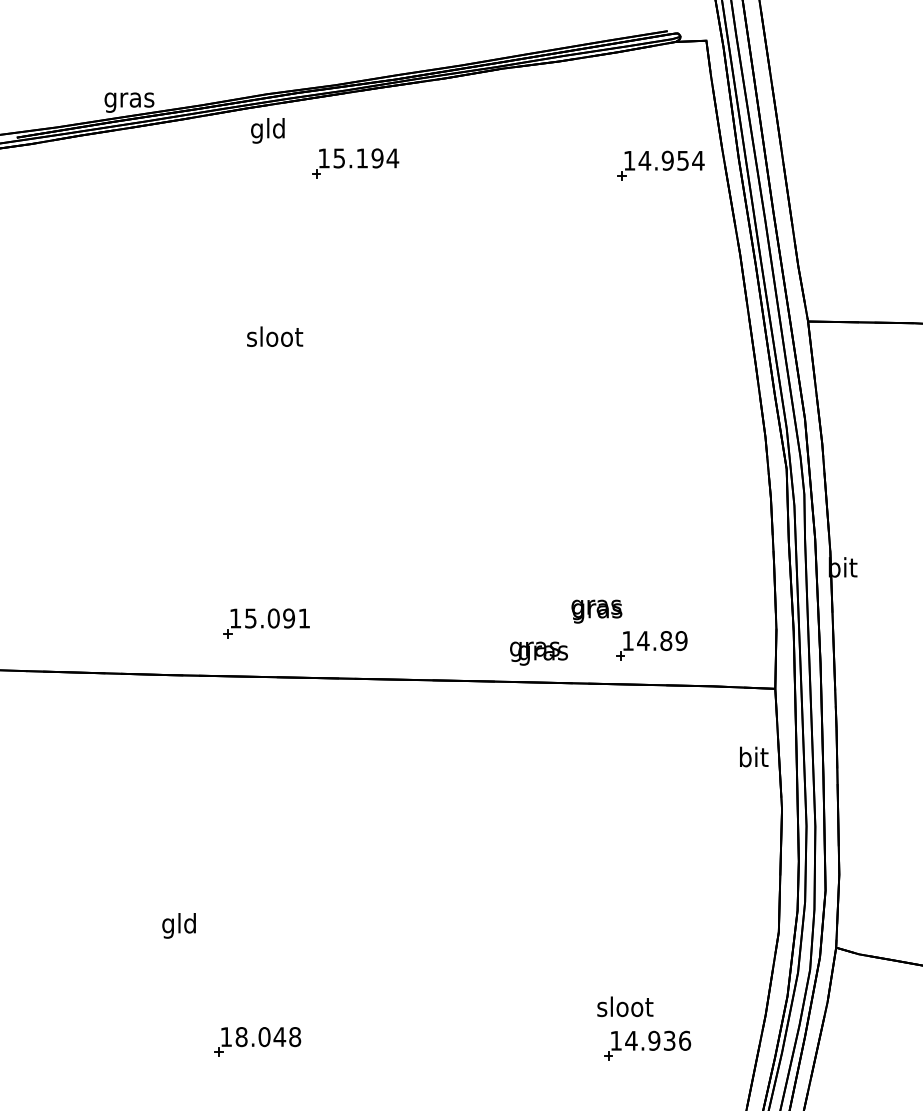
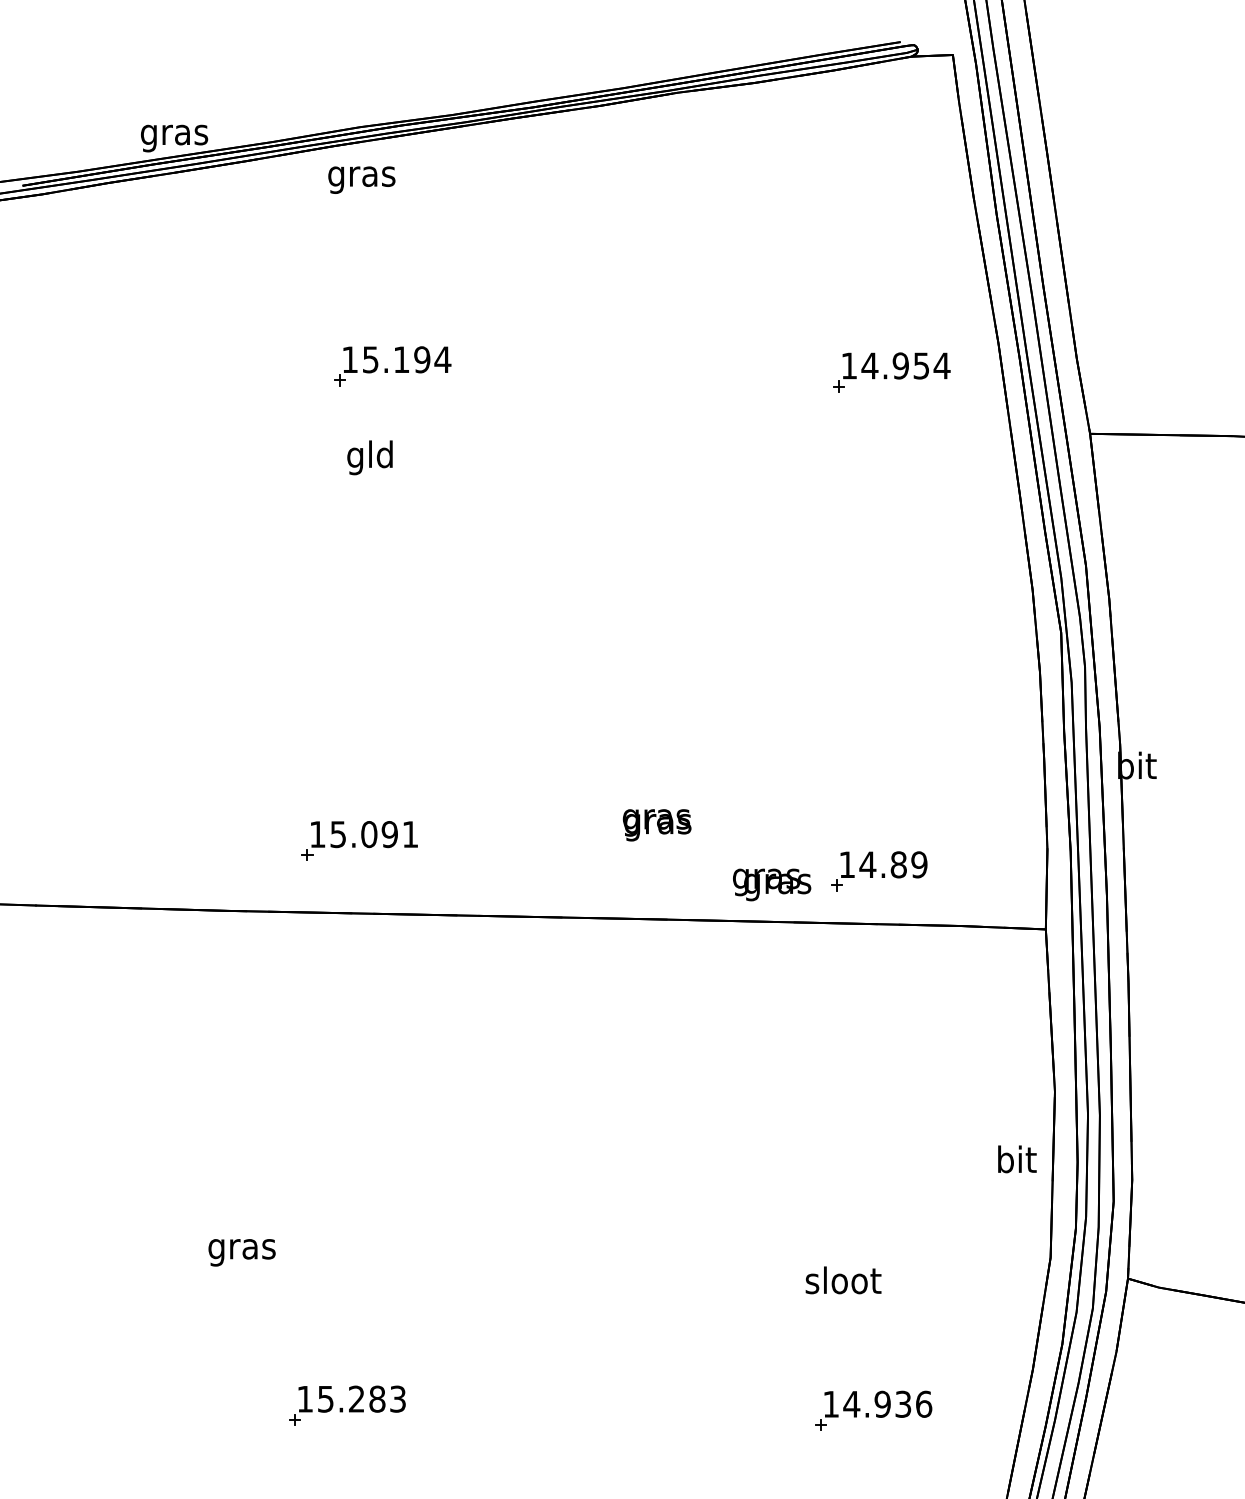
text: (268, 130) -> (361, 176), gld -> gras
part: (355, 163) -> (392, 366), moved
part: (660, 165) -> (891, 372), moved
text: (274, 339) -> (370, 457), sloot -> gld
text: (596, 611) -> (656, 825), moved
text: (539, 653) -> (772, 884), moved
text: (754, 757) -> (1017, 1159), moved
text: (179, 925) -> (241, 1248), gld -> gras
text: (625, 1006) -> (843, 1280), moved
text: (268, 1036) -> (361, 1398), 18.048 -> 15.283

